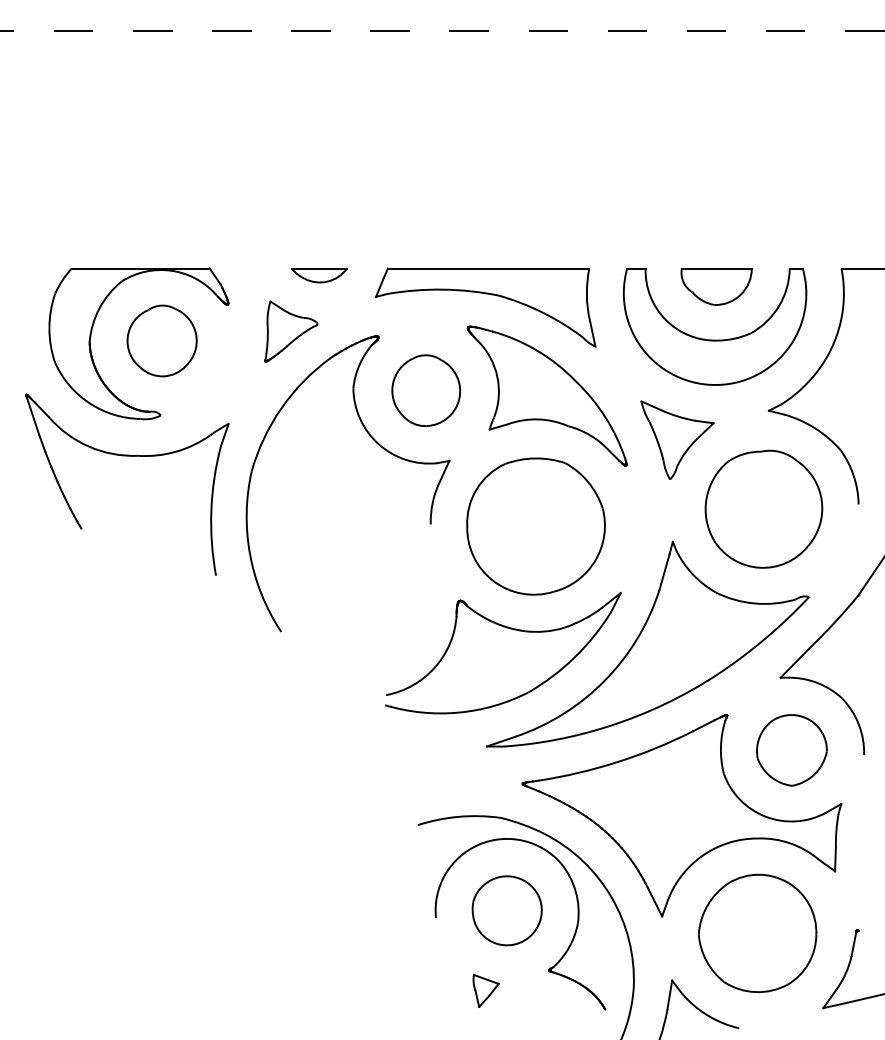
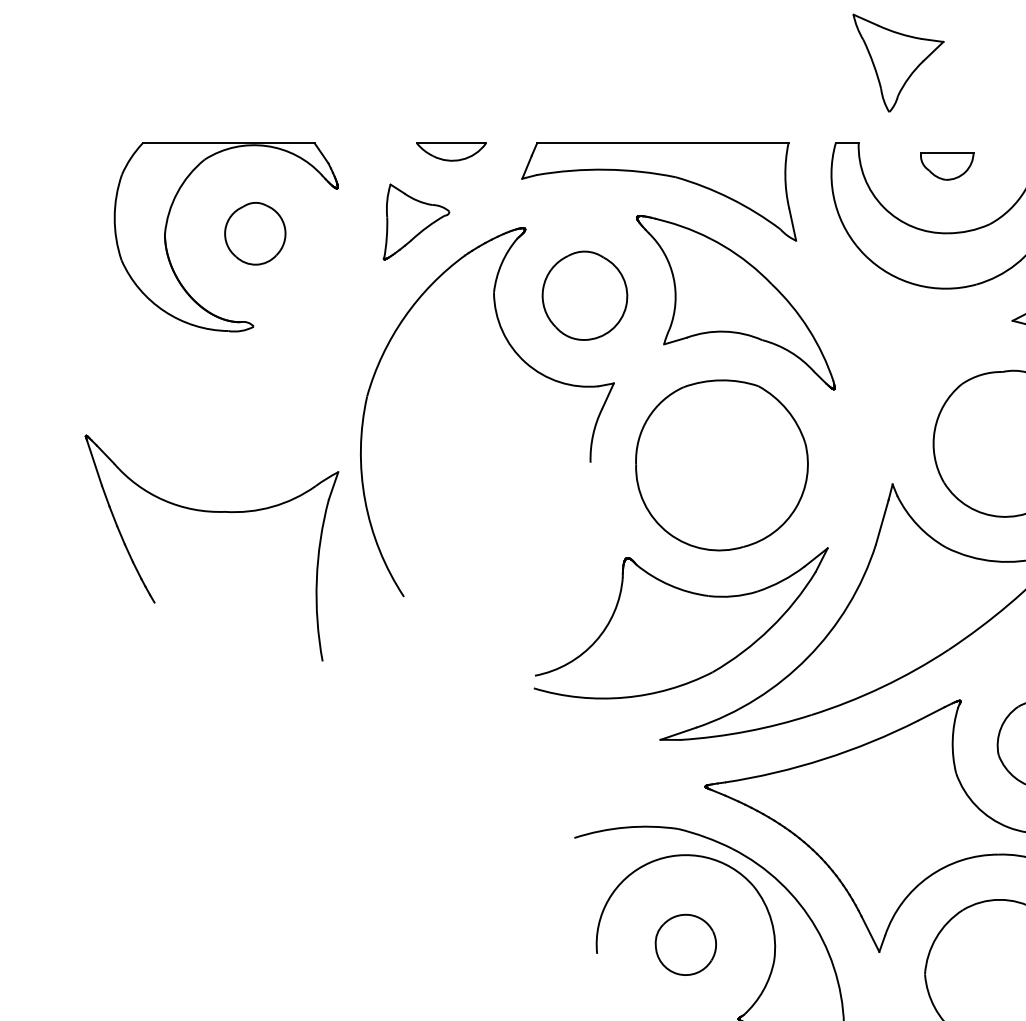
part: (716, 286) -> (947, 165), size x0.6
part: (161, 340) -> (254, 233), size x0.7
part: (677, 439) -> (898, 62), moved
part: (127, 456) -> (212, 512), moved
part: (506, 910) -> (685, 944), size x0.7

